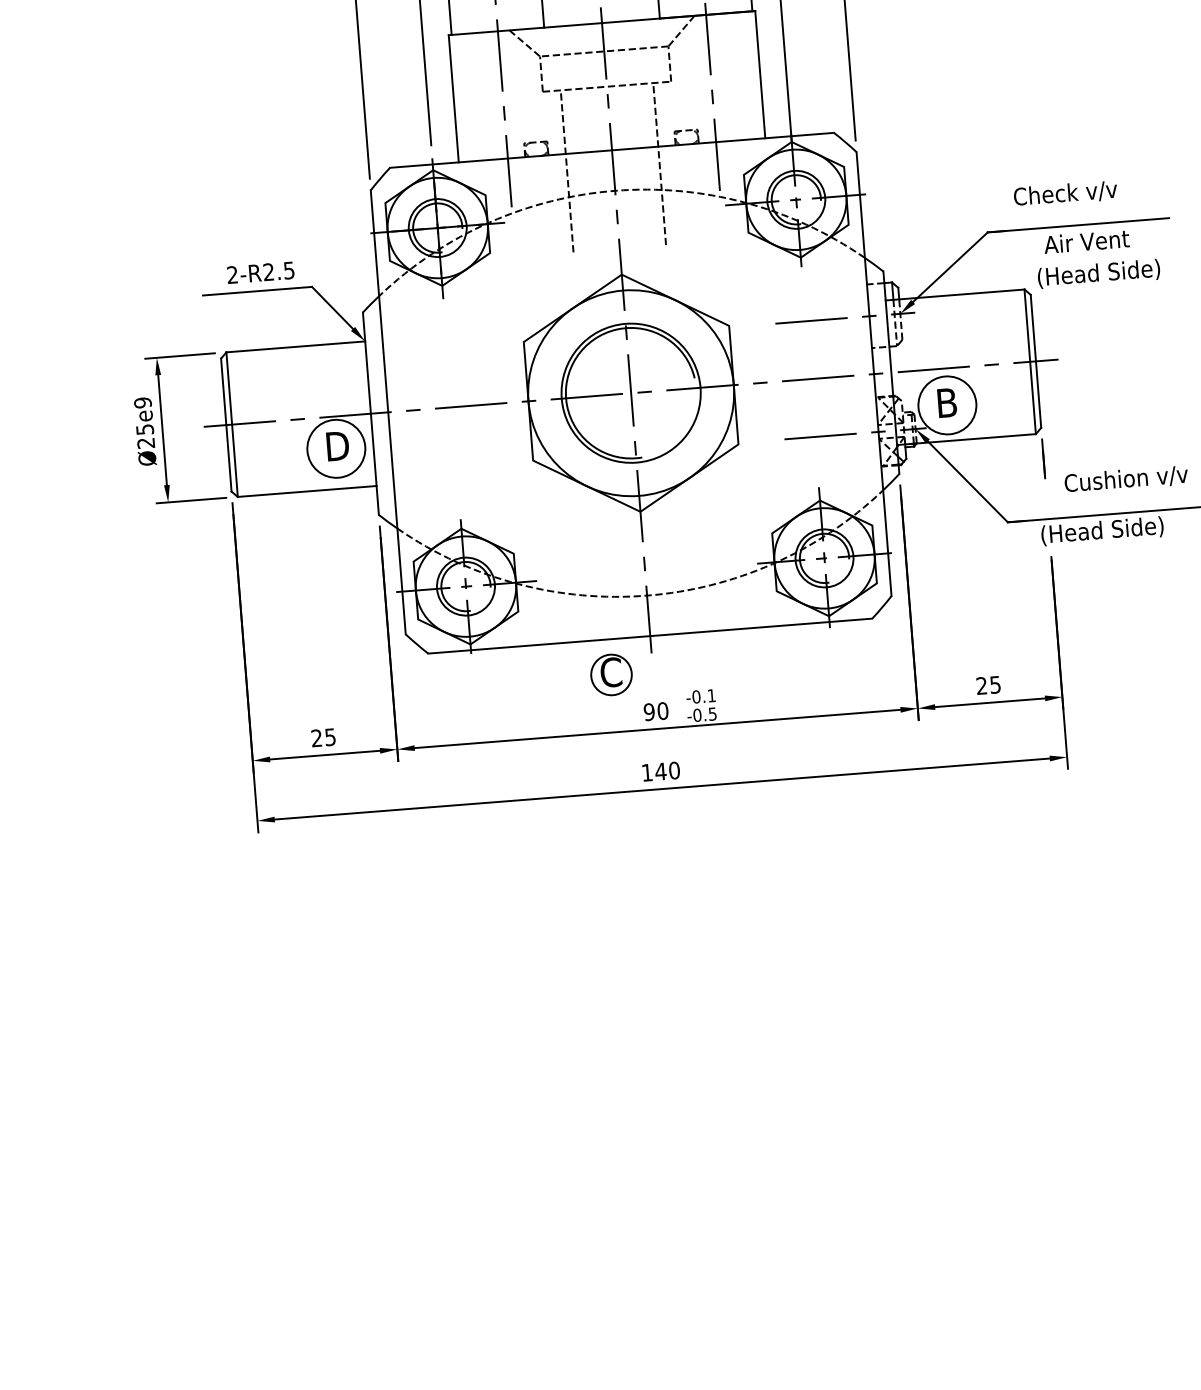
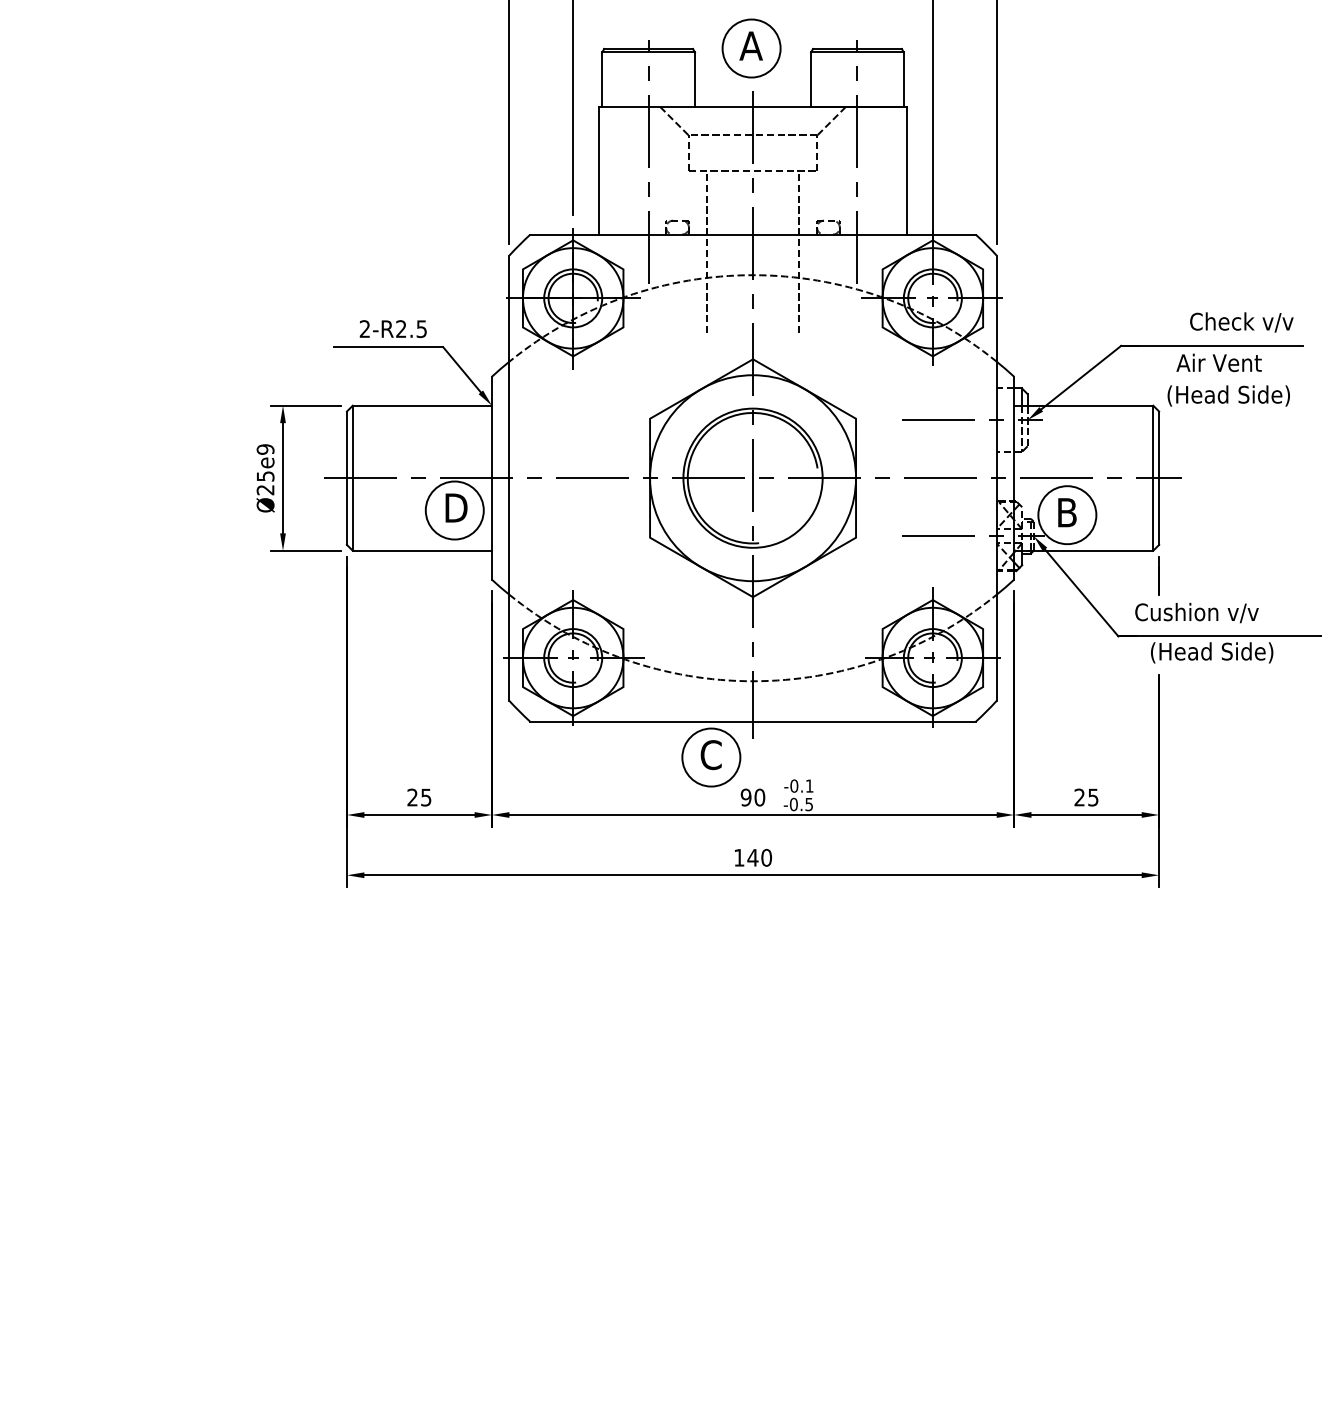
text: (1065, 193) -> (1241, 322), moved
text: (1125, 479) -> (1196, 613), moved
circle: (611, 674) -> (711, 757), size x1.43

